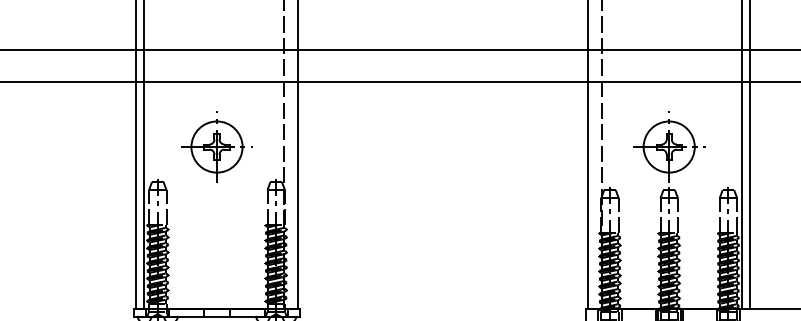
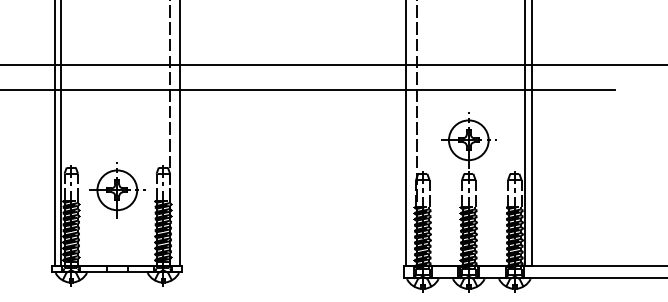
part: (217, 147) -> (117, 190), moved

